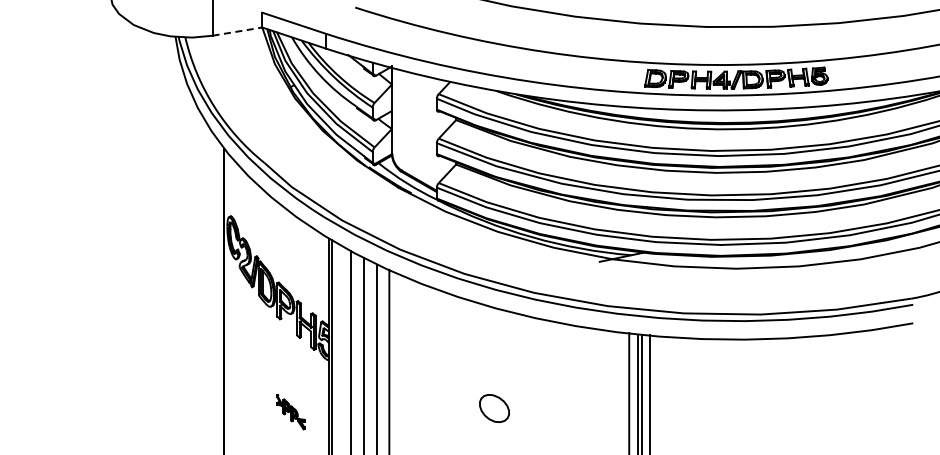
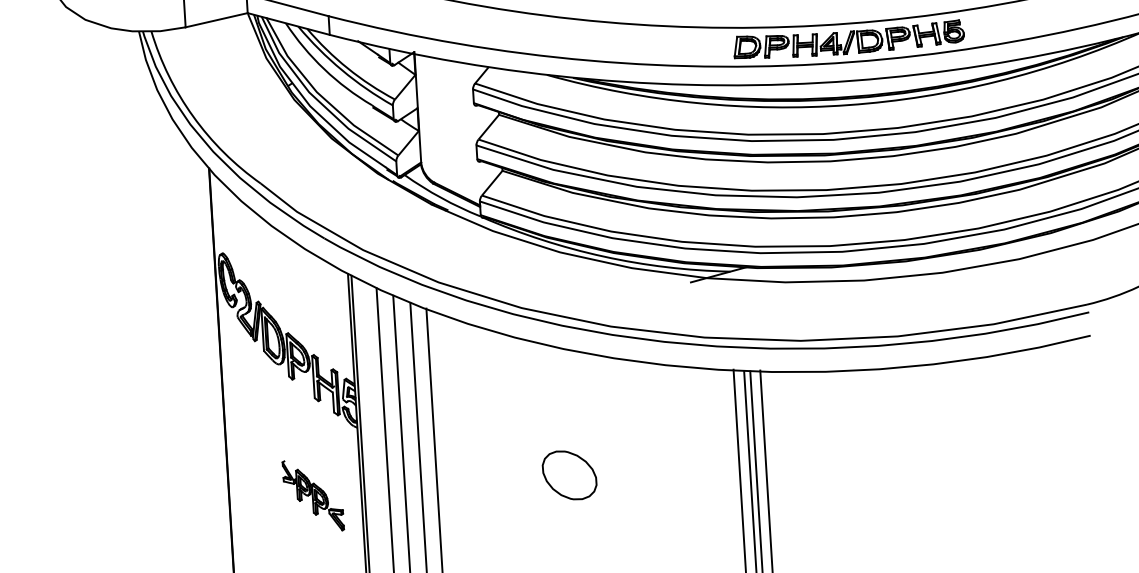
line: (237, 31) -> (216, 20), dashed -> solid
part: (494, 408) -> (569, 475), size x1.43
part: (290, 411) -> (312, 494), size x1.67

